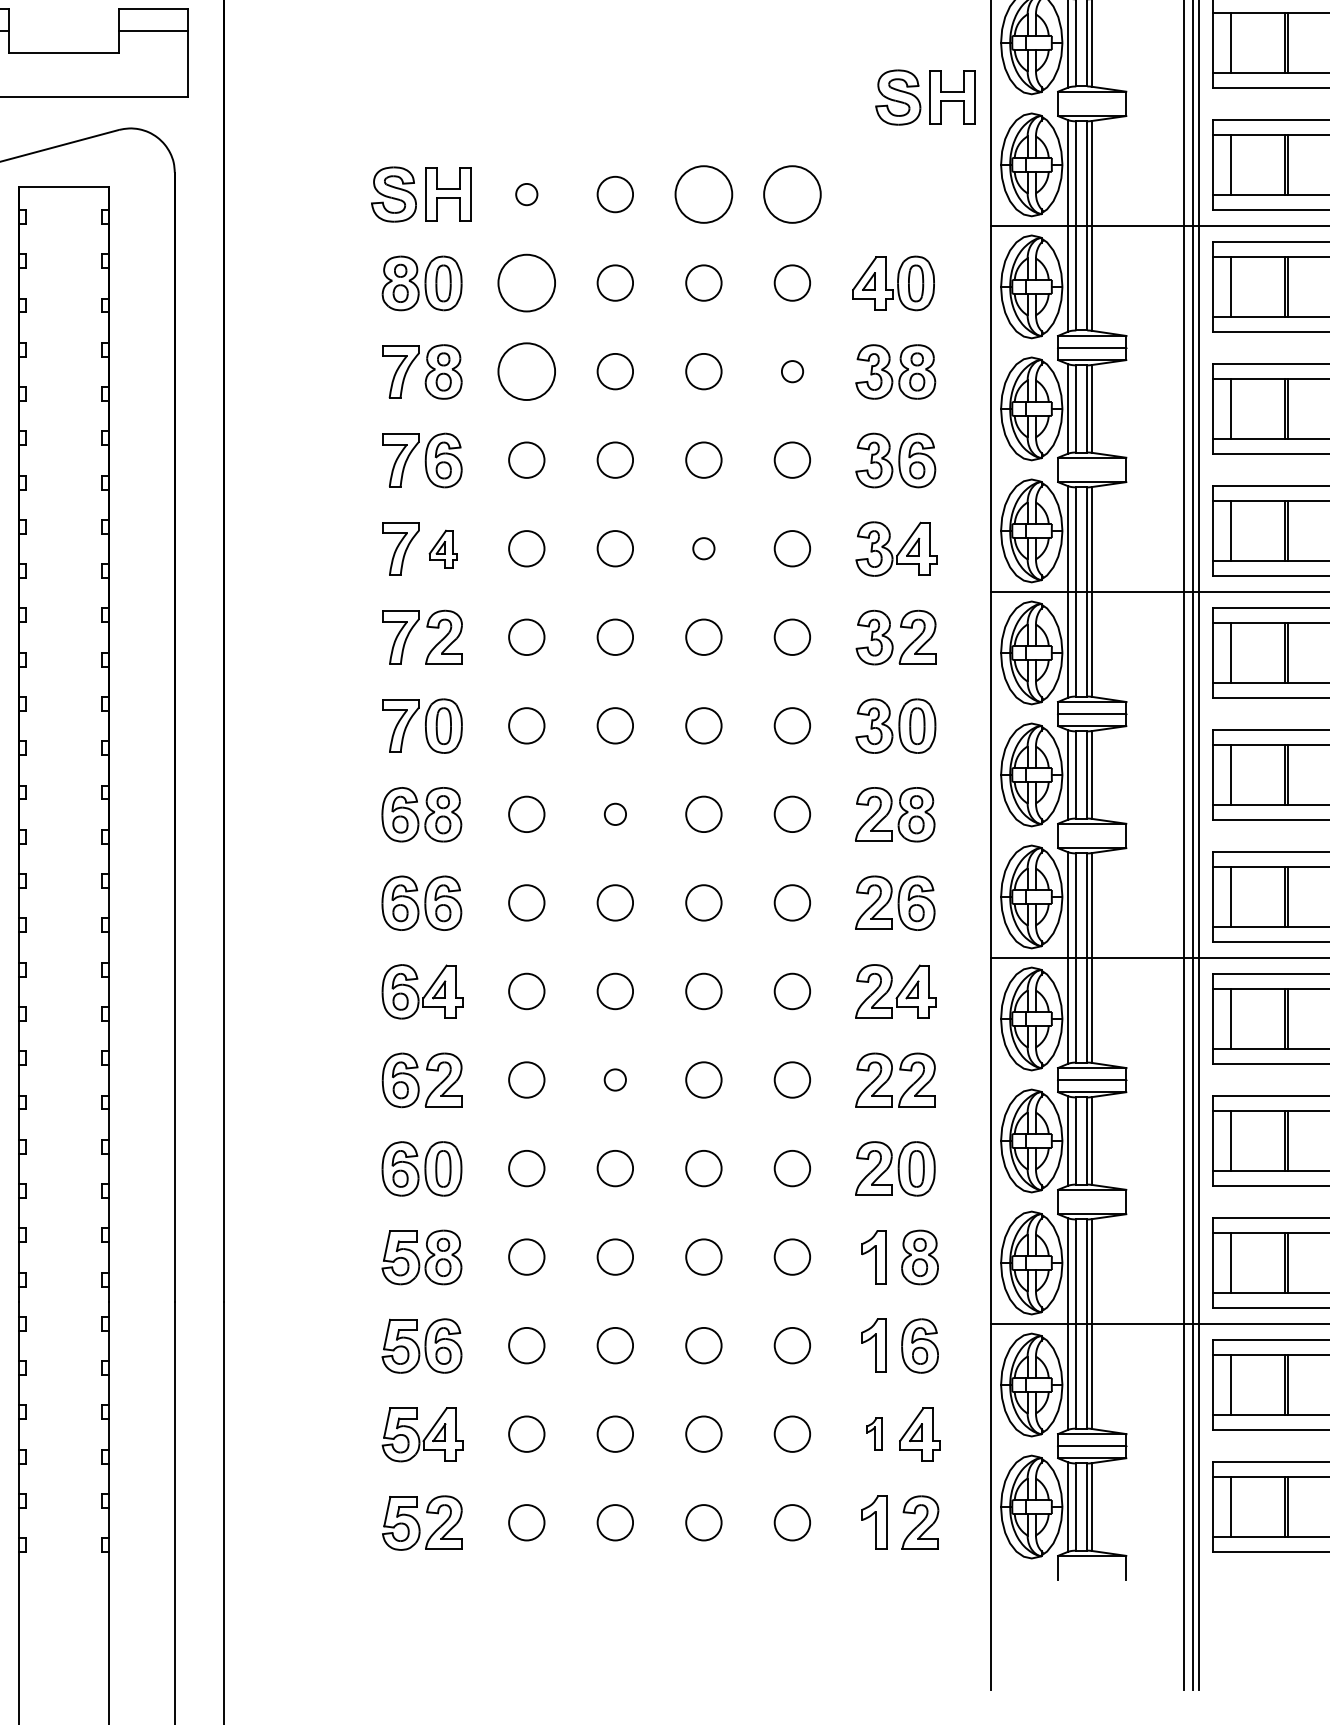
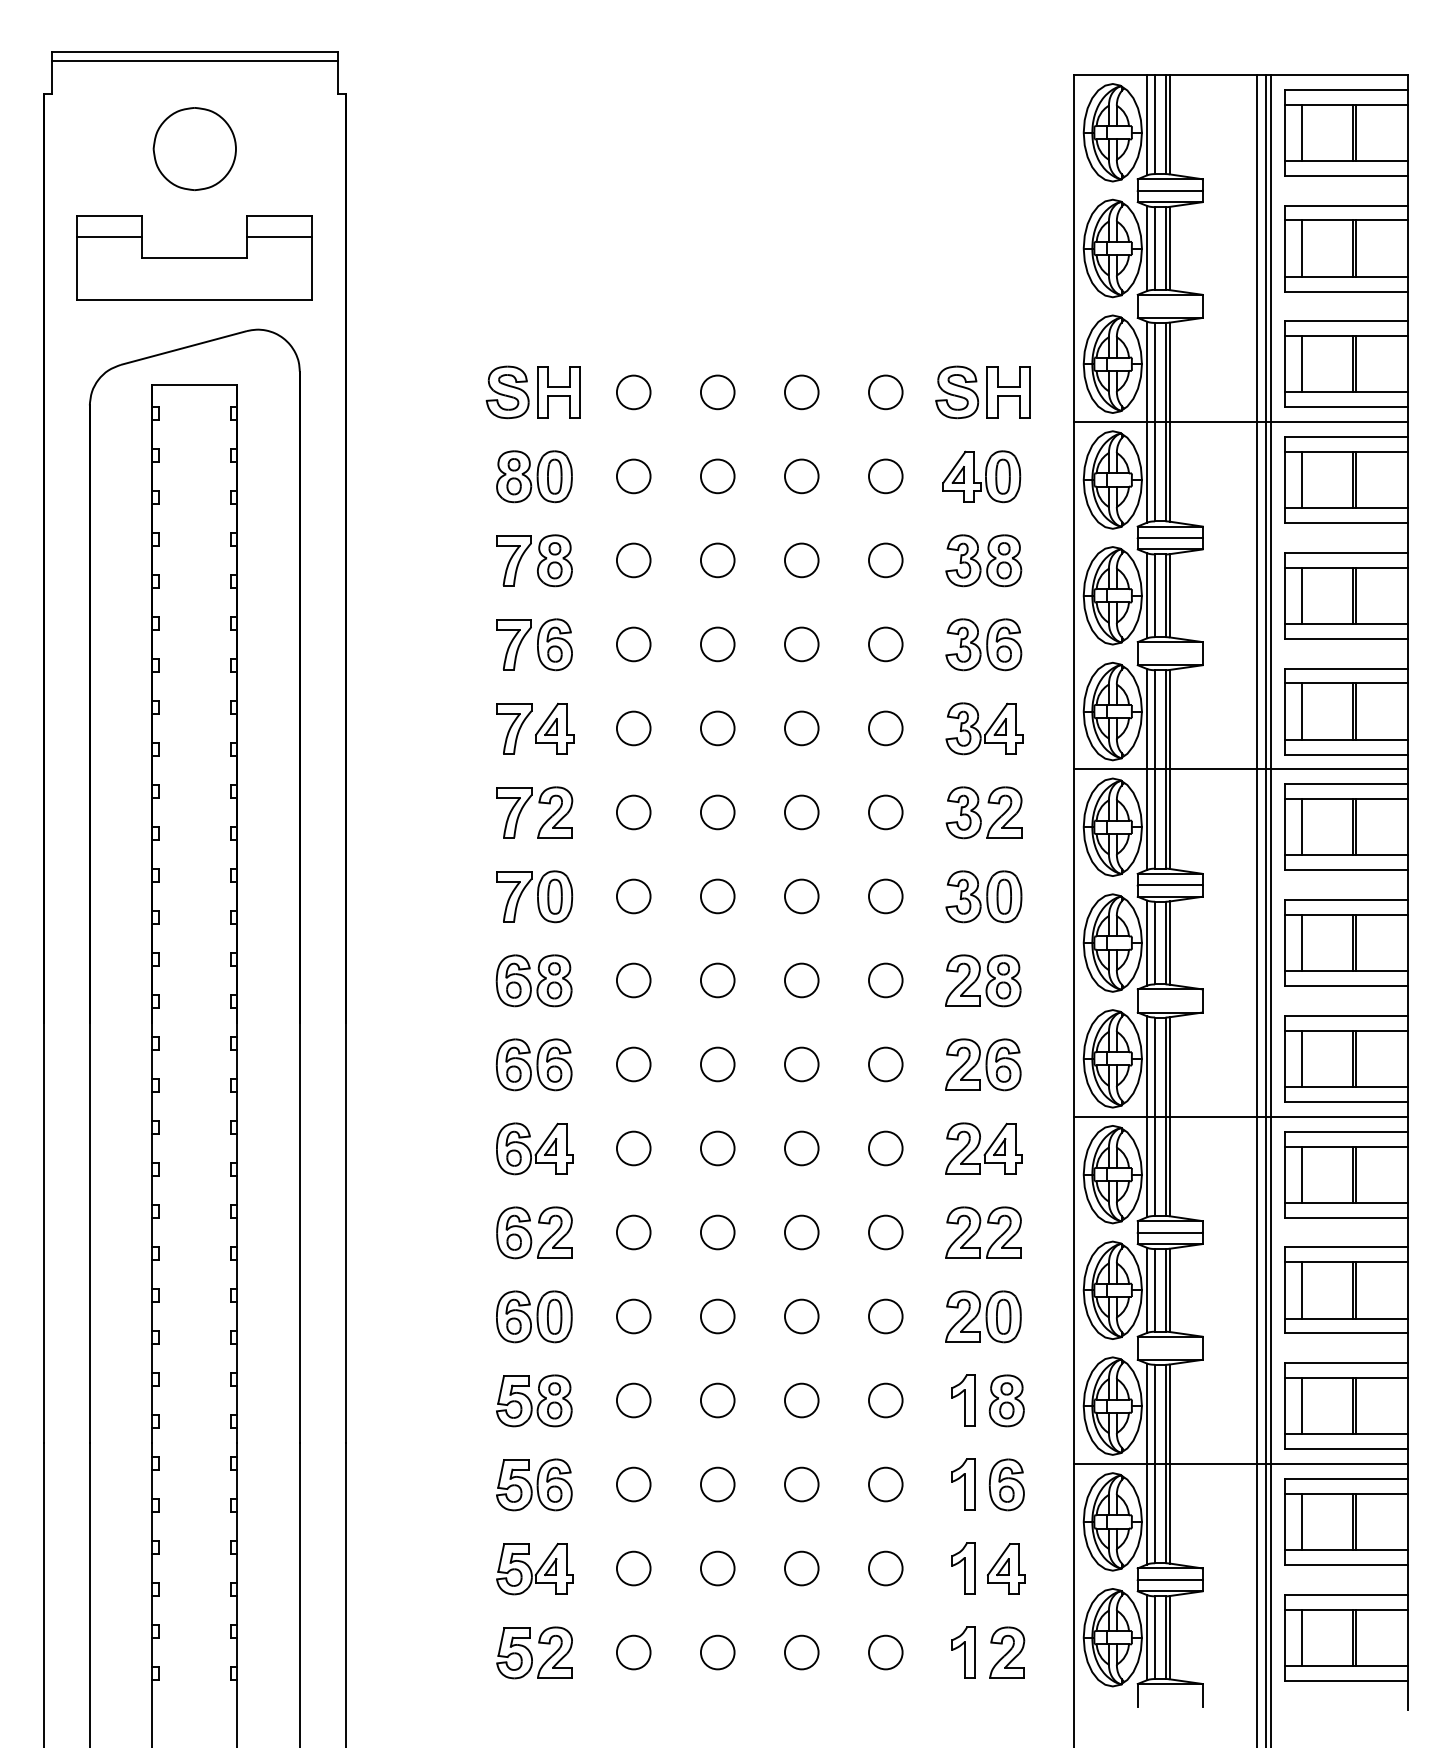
part: (924, 97) -> (982, 392), moved
circle: (526, 194) -> (633, 392), size x1.67
circle: (703, 194) -> (801, 392), size x0.62
circle: (792, 194) -> (885, 392), size x0.62
circle: (526, 283) -> (633, 476), size x0.62
circle: (526, 371) -> (633, 560), size x0.62
circle: (792, 371) -> (885, 560), size x1.67
part: (443, 548) -> (554, 728), size x1.43
circle: (703, 548) -> (801, 728), size x1.67
circle: (615, 814) -> (717, 980), size x1.67
circle: (615, 1080) -> (717, 1232), size x1.67
part: (874, 1434) -> (963, 1568), size x1.67

